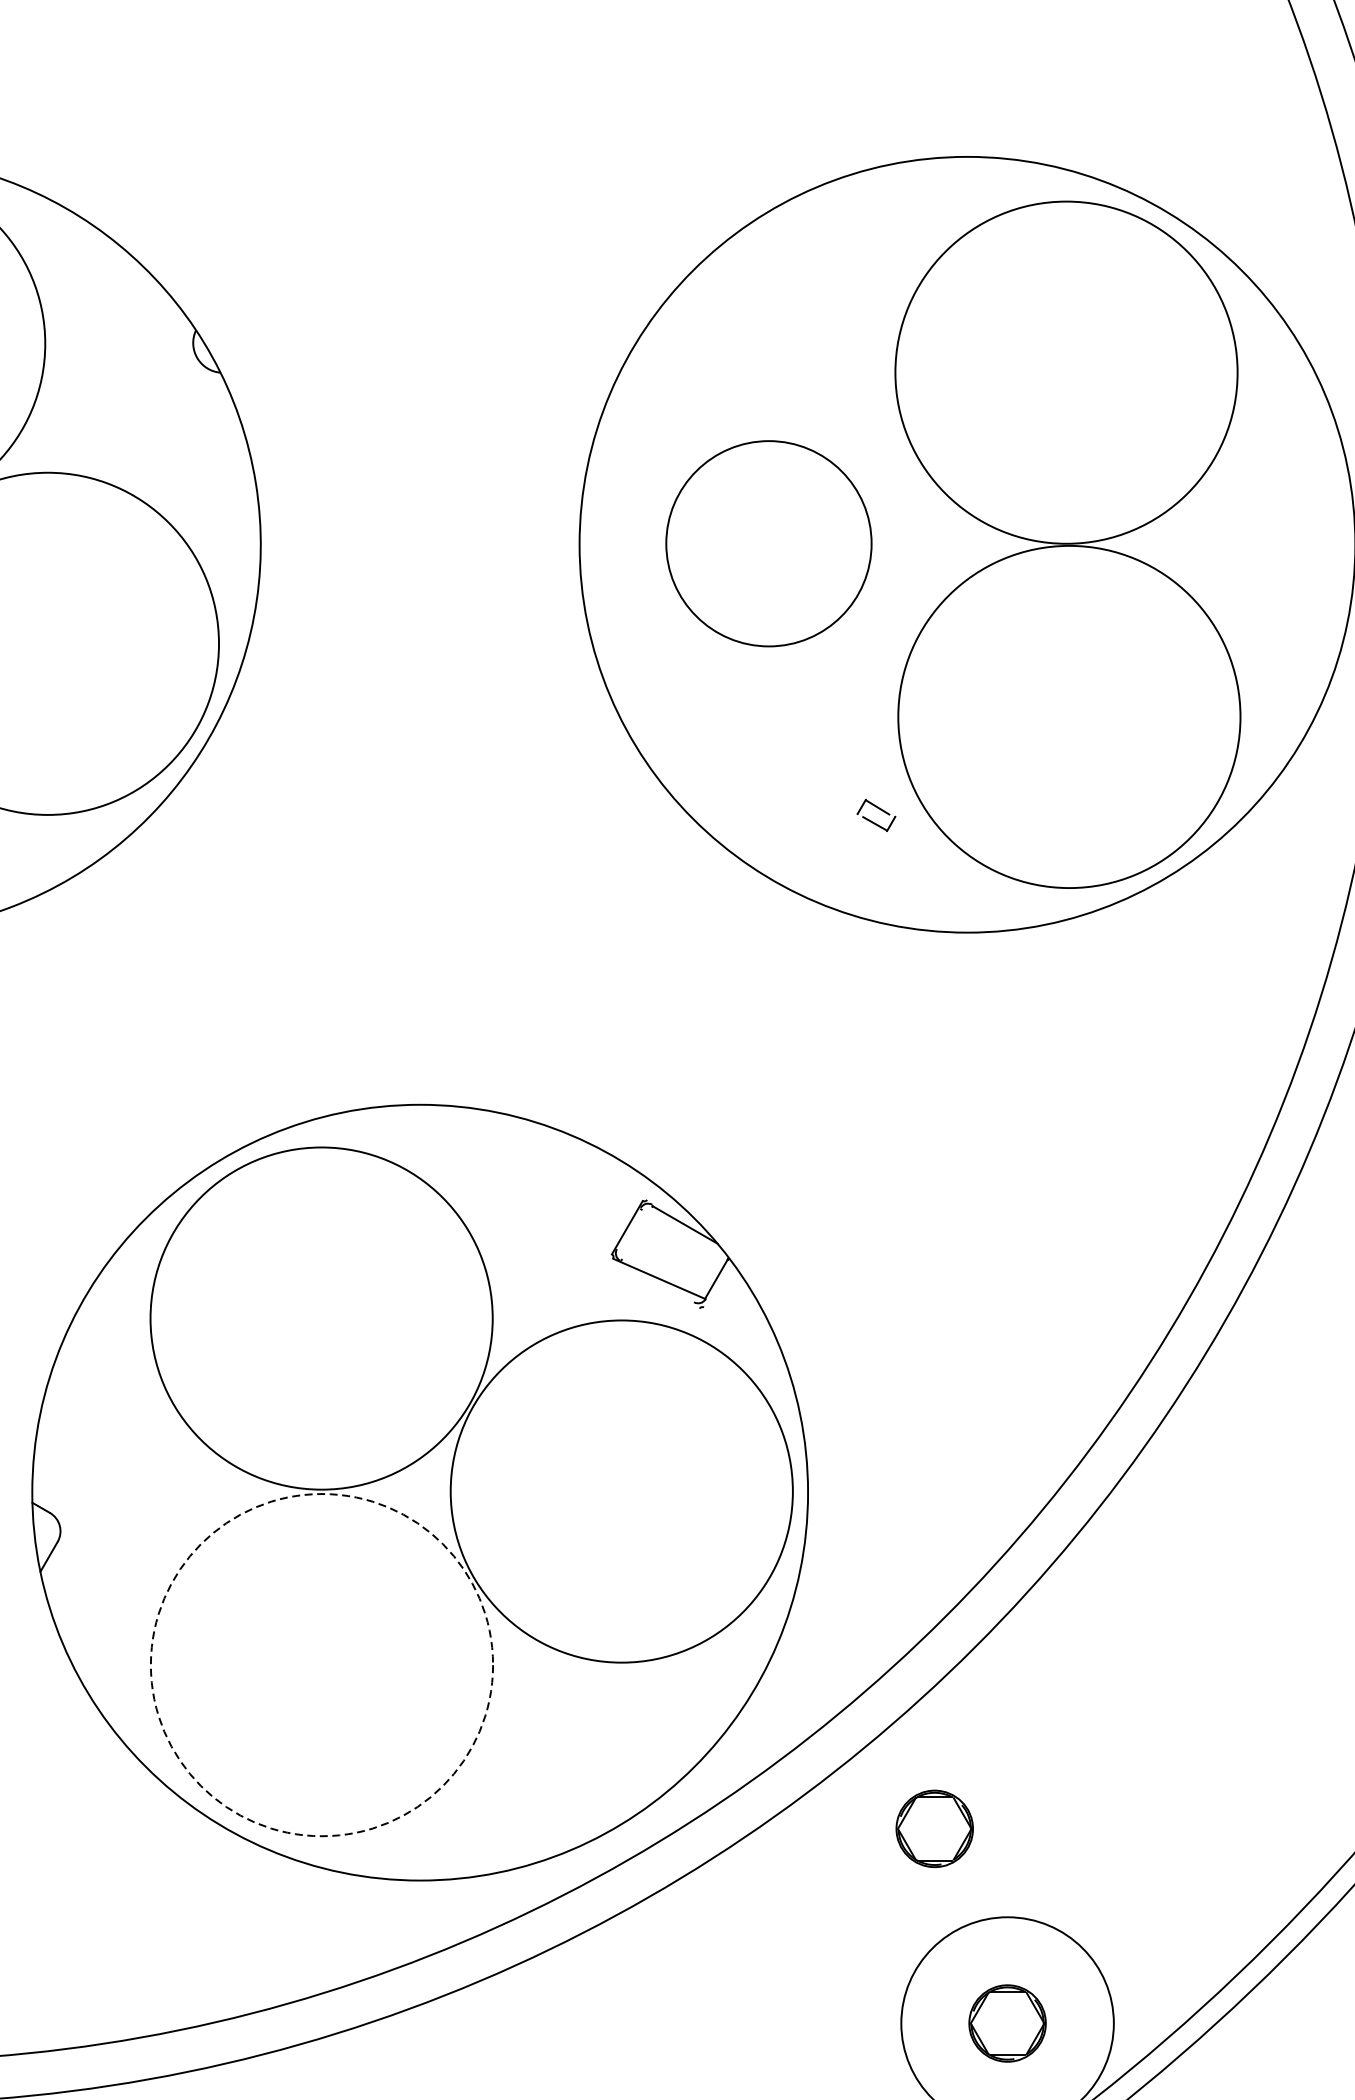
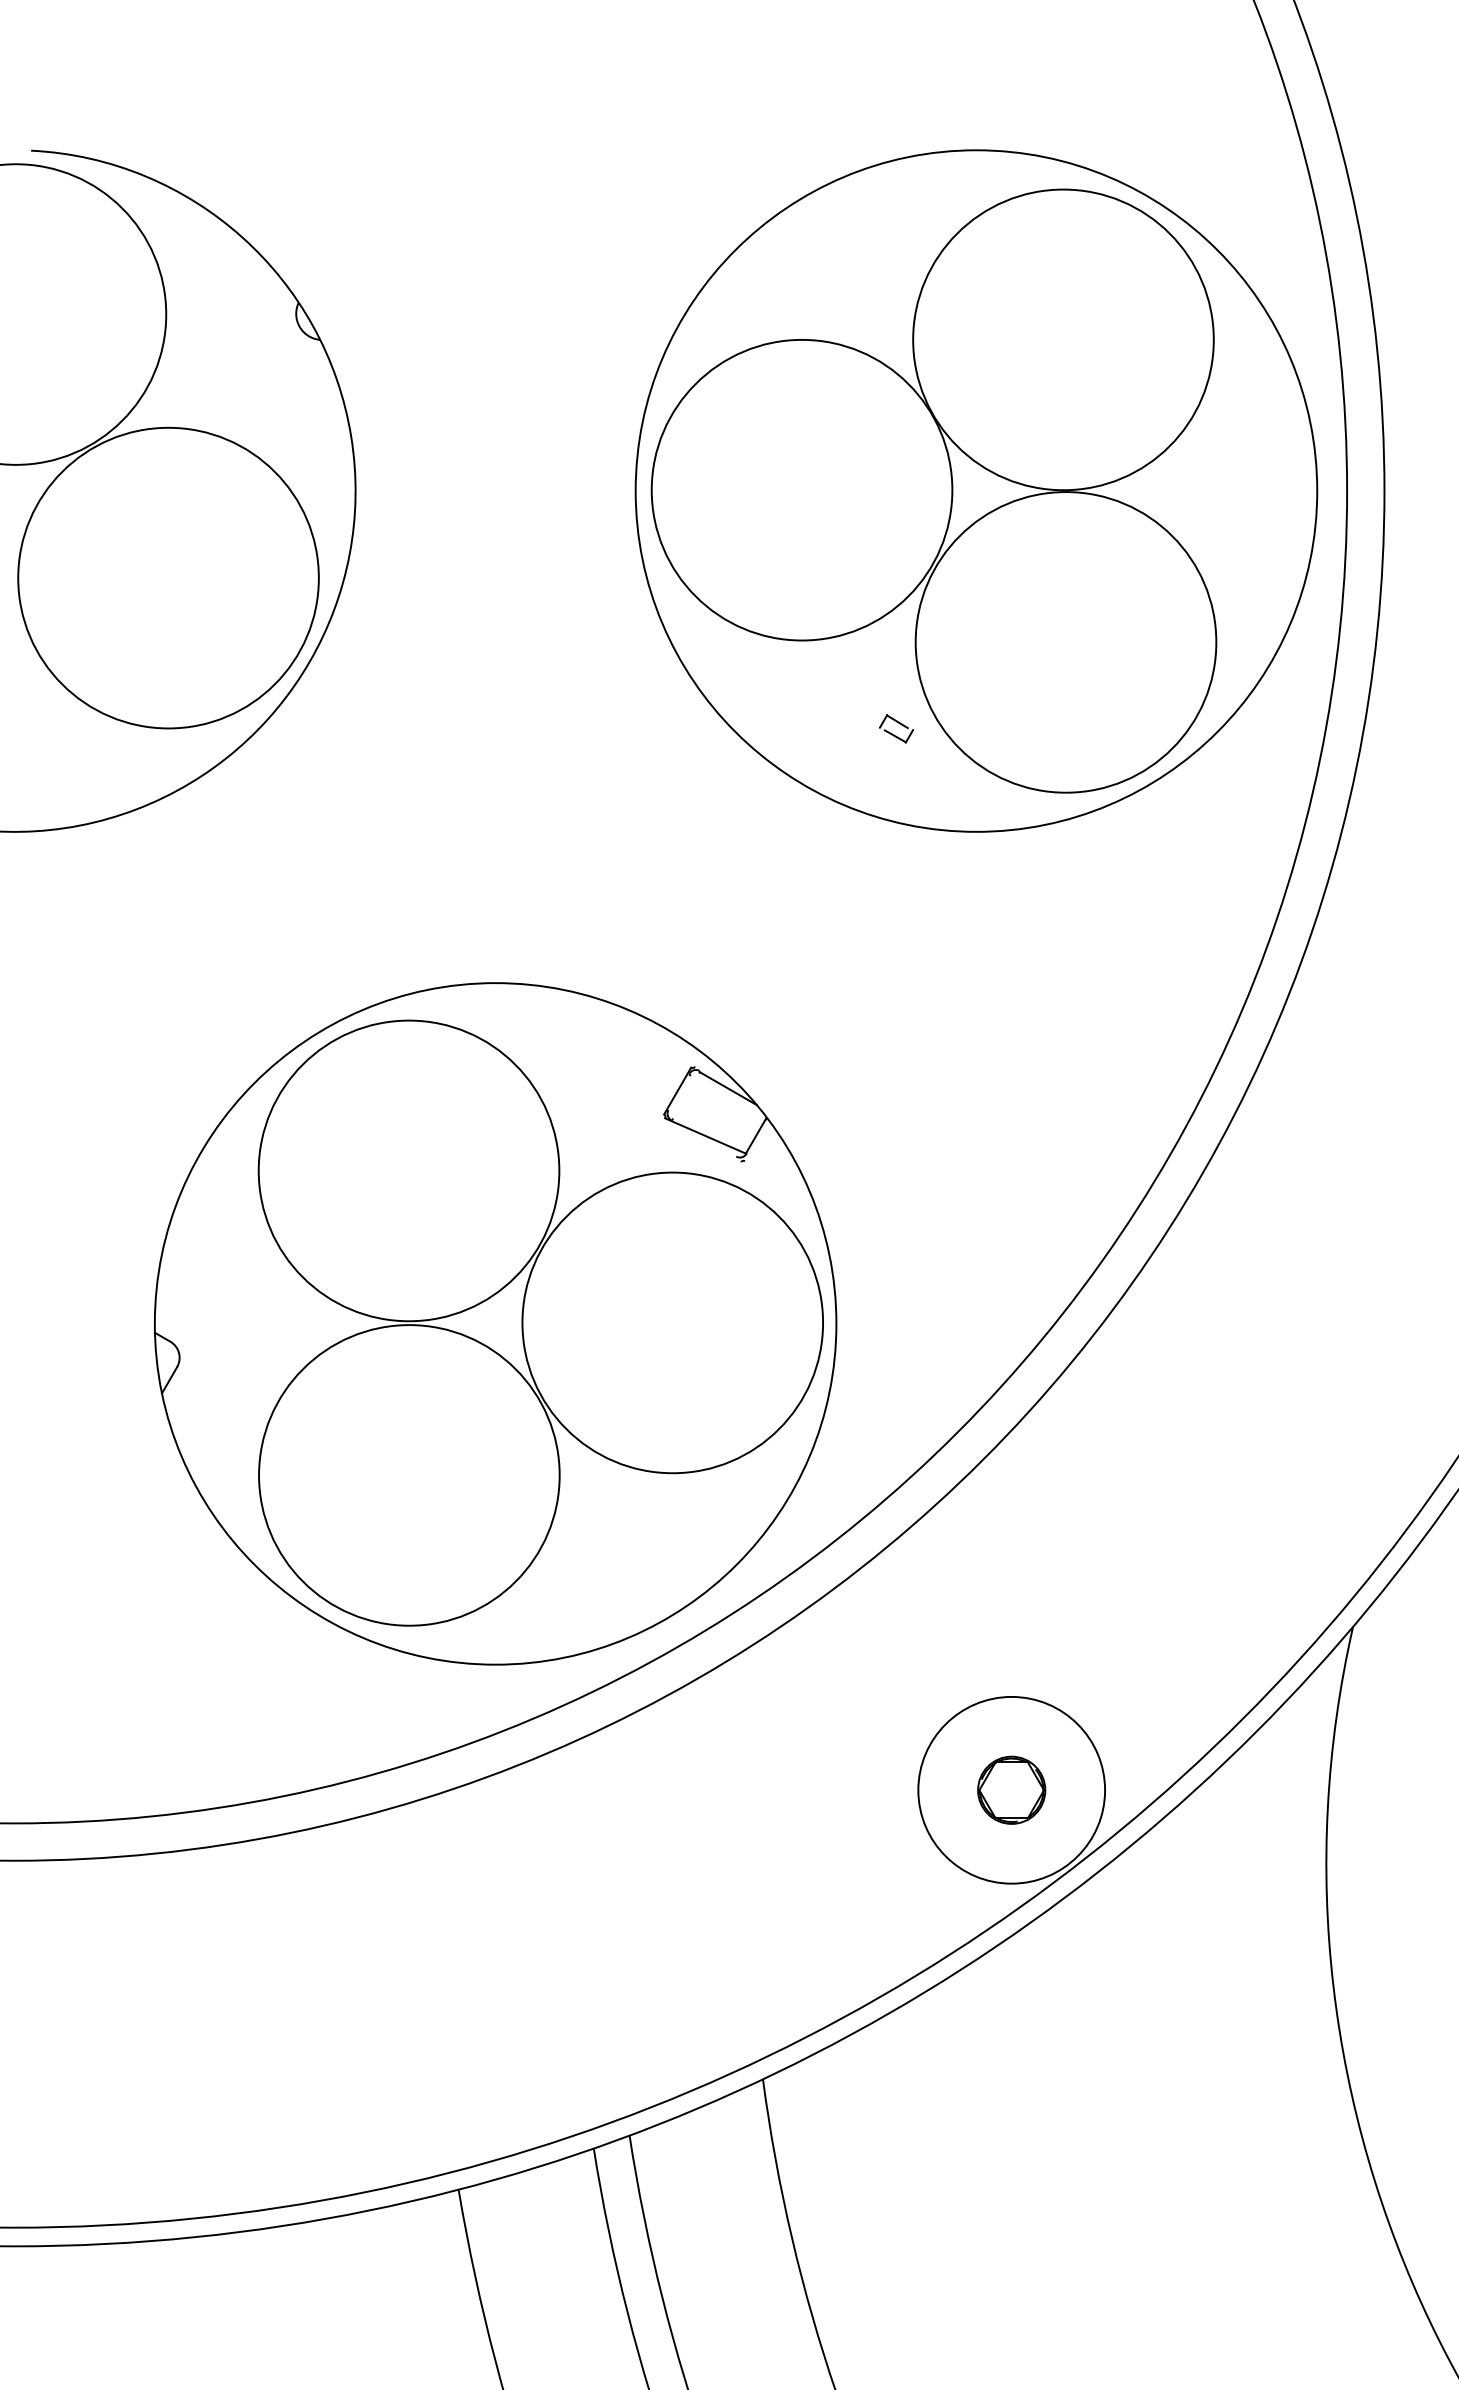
circle: (768, 542) -> (801, 489), size x1.67
circle: (322, 1665) -> (409, 1475), dashed -> solid
part: (934, 1827) -> (947, 1618), removed

